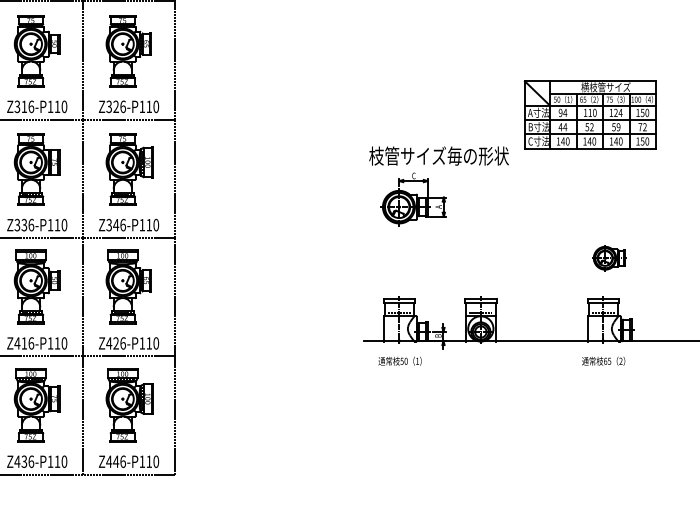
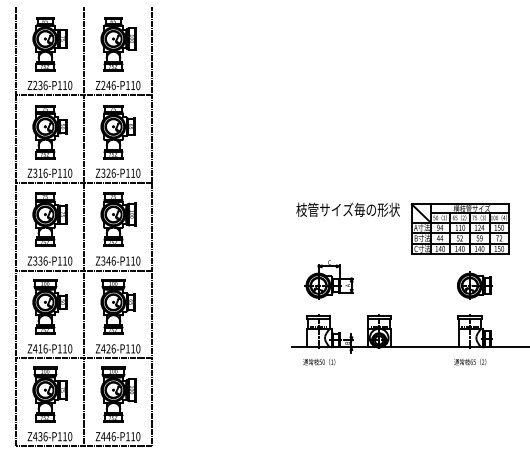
part: (589, 113) -> (459, 228), moved
part: (412, 198) -> (328, 279), moved
part: (609, 258) -> (474, 285), size x1.43

